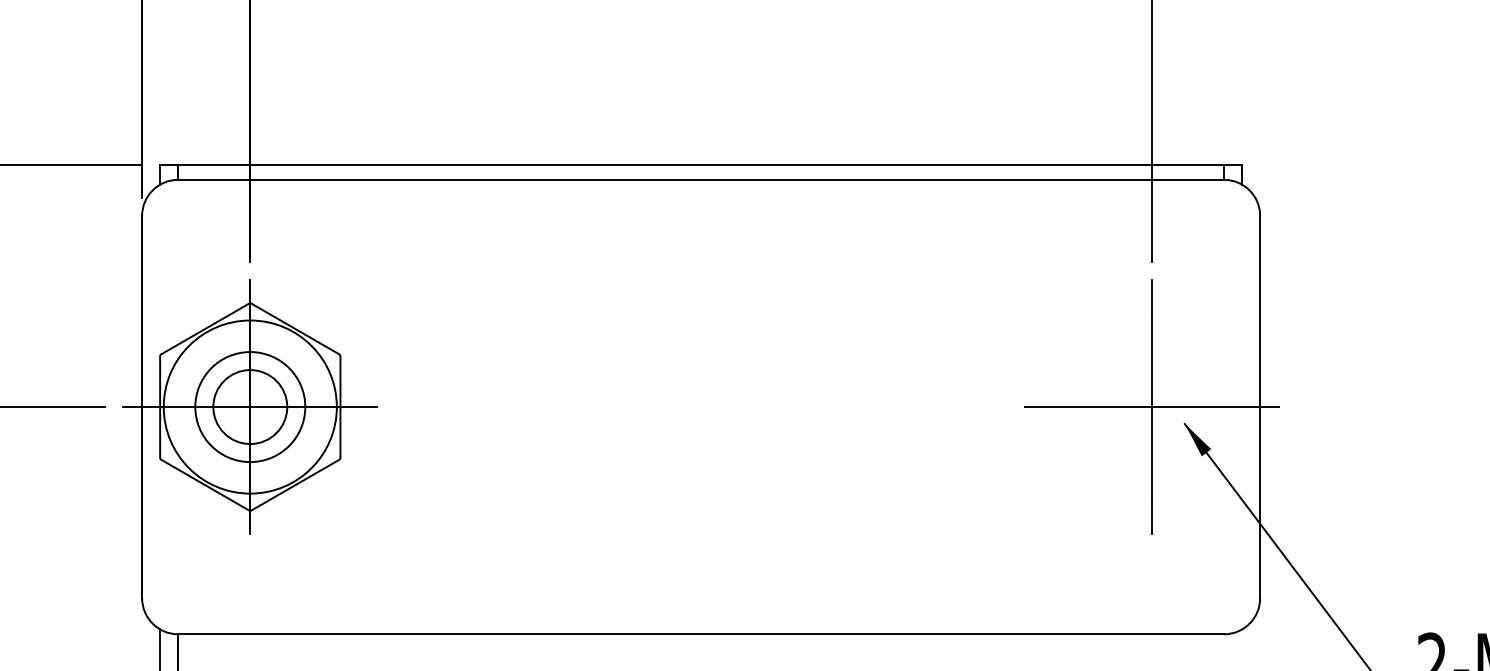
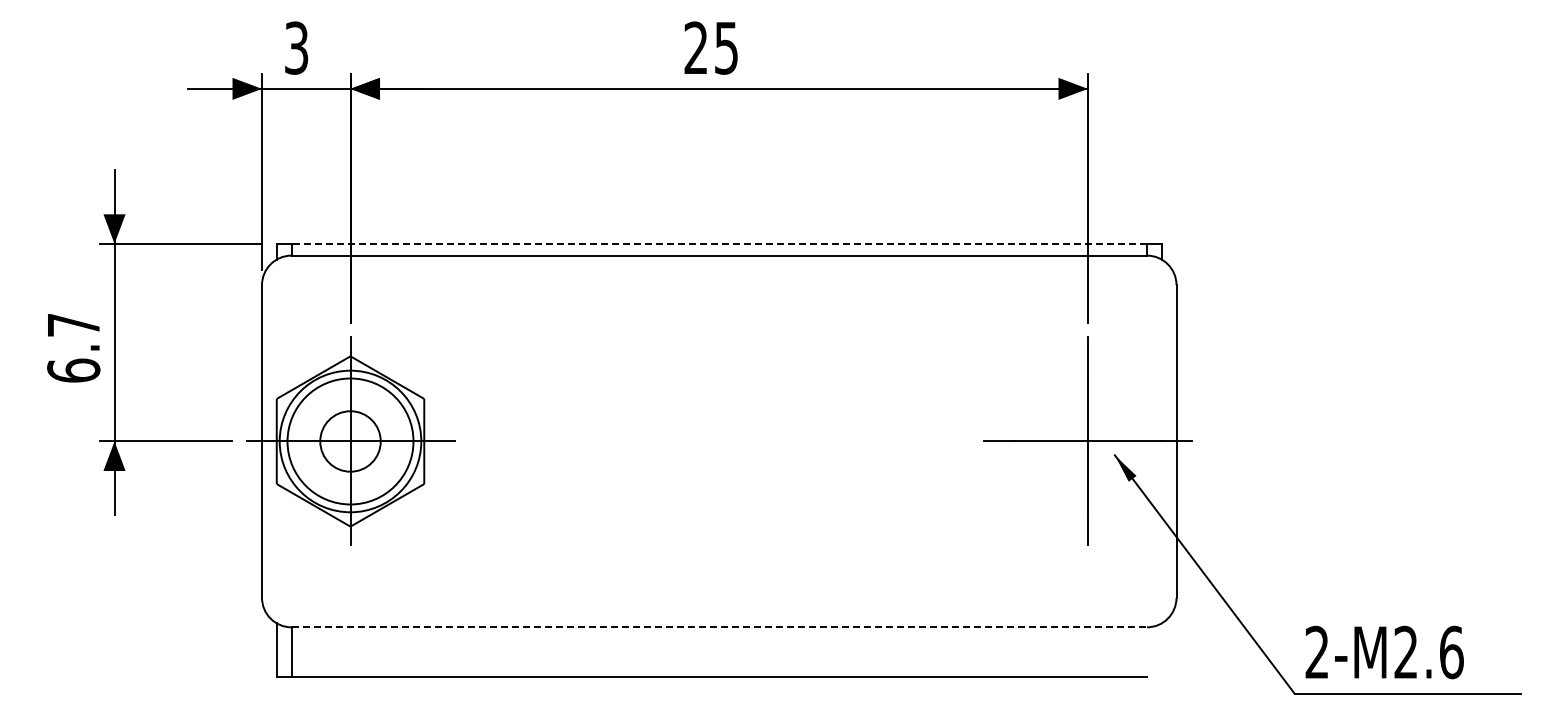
line: (701, 165) -> (719, 243), solid -> dashed
circle: (250, 407) -> (350, 441), size x1.4
line: (701, 634) -> (719, 627), solid -> dashed

